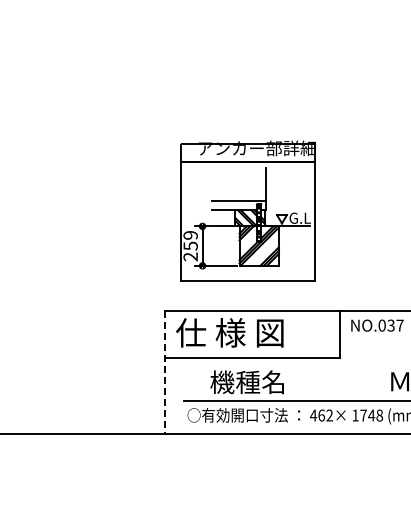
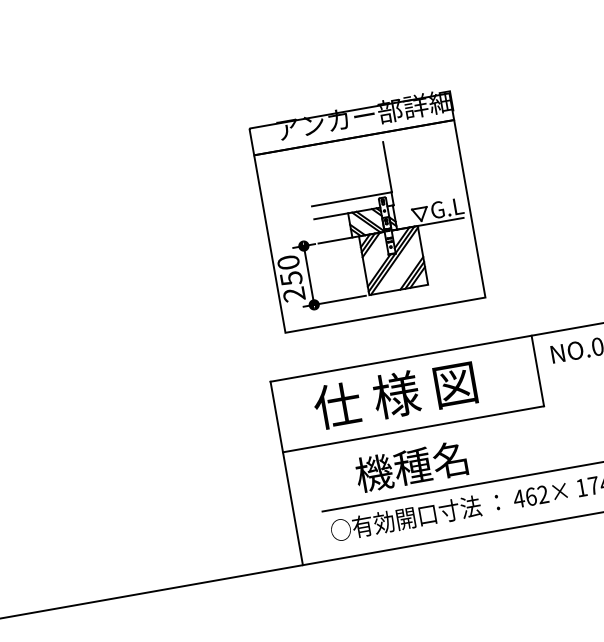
text: (190, 235) -> (288, 262), 259 -> 250
text: (229, 332) -> (394, 394), moved
line: (165, 372) -> (287, 473), dashed -> solid

